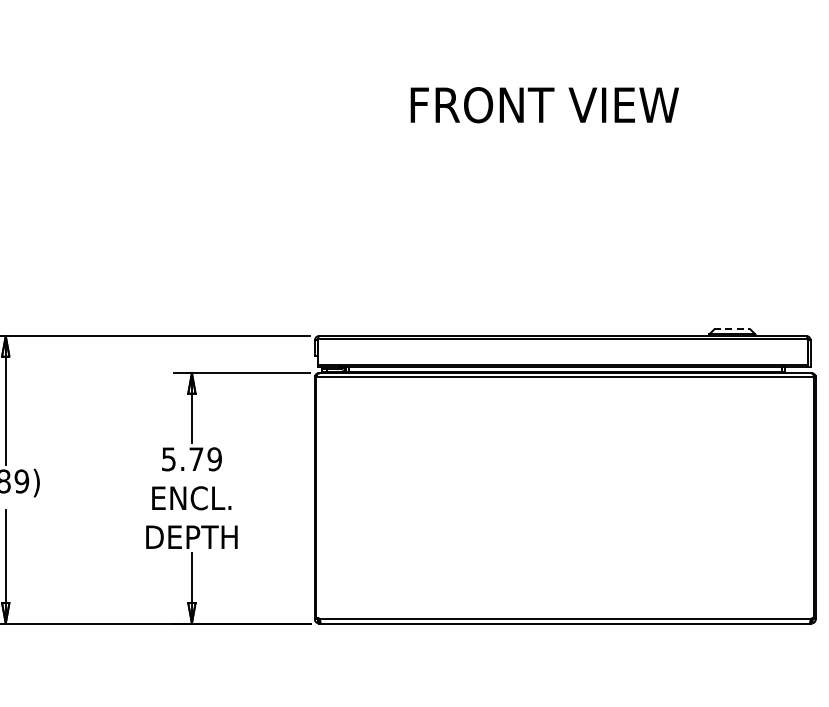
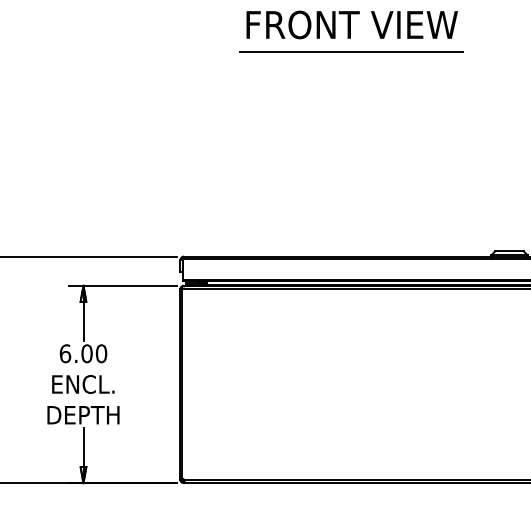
line: (531, 76) -> (351, 52), added
text: (544, 105) -> (351, 25), moved
line: (732, 329) -> (509, 251), dashed -> solid
text: (191, 459) -> (83, 353), 5.79 -> 6.00

